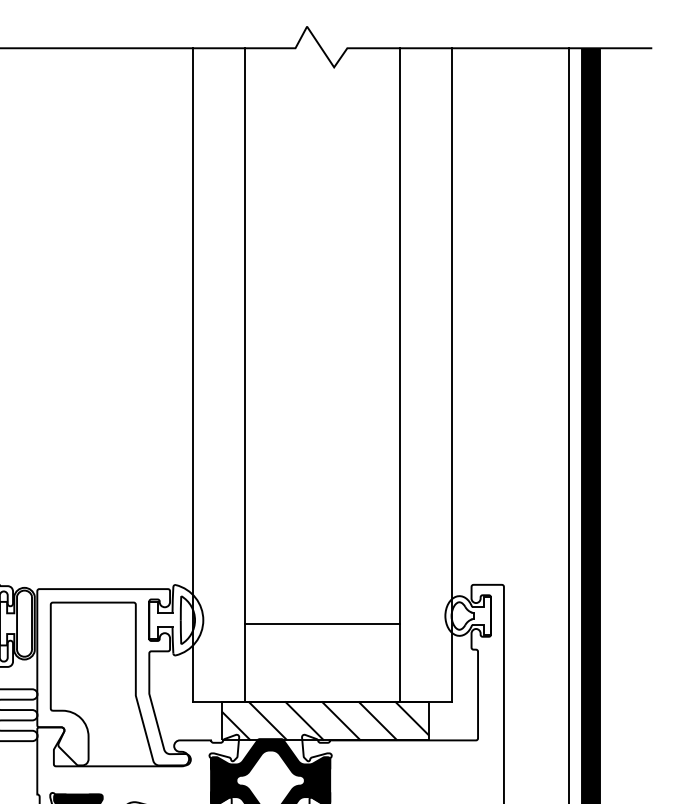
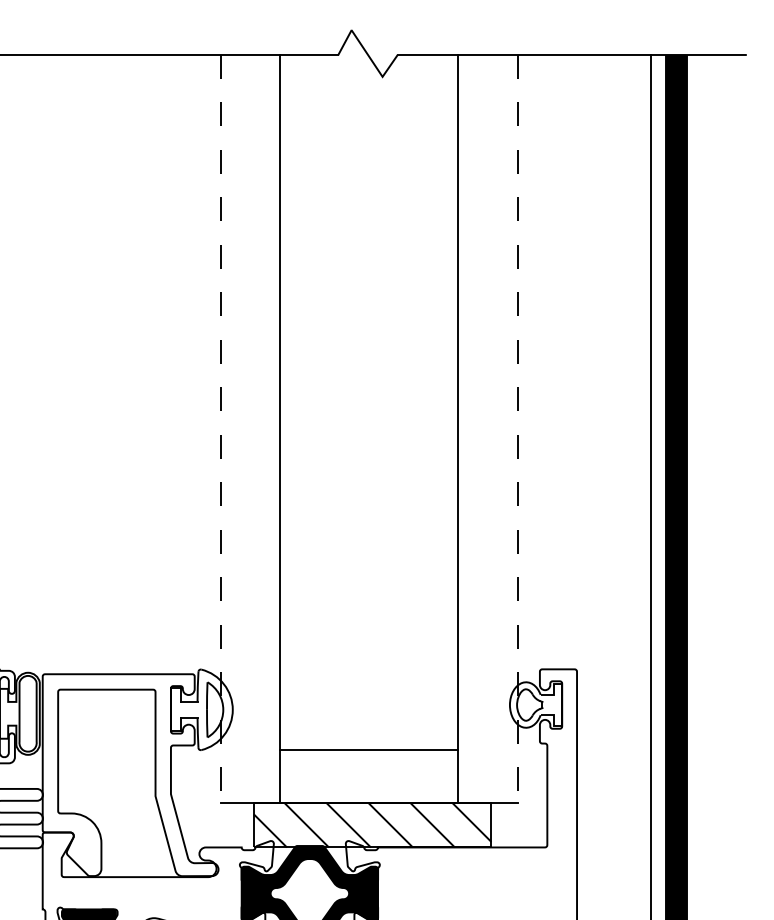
line: (192, 374) -> (220, 428), solid -> dashed
line: (451, 374) -> (517, 428), solid -> dashed
line: (322, 623) -> (369, 749), moved

